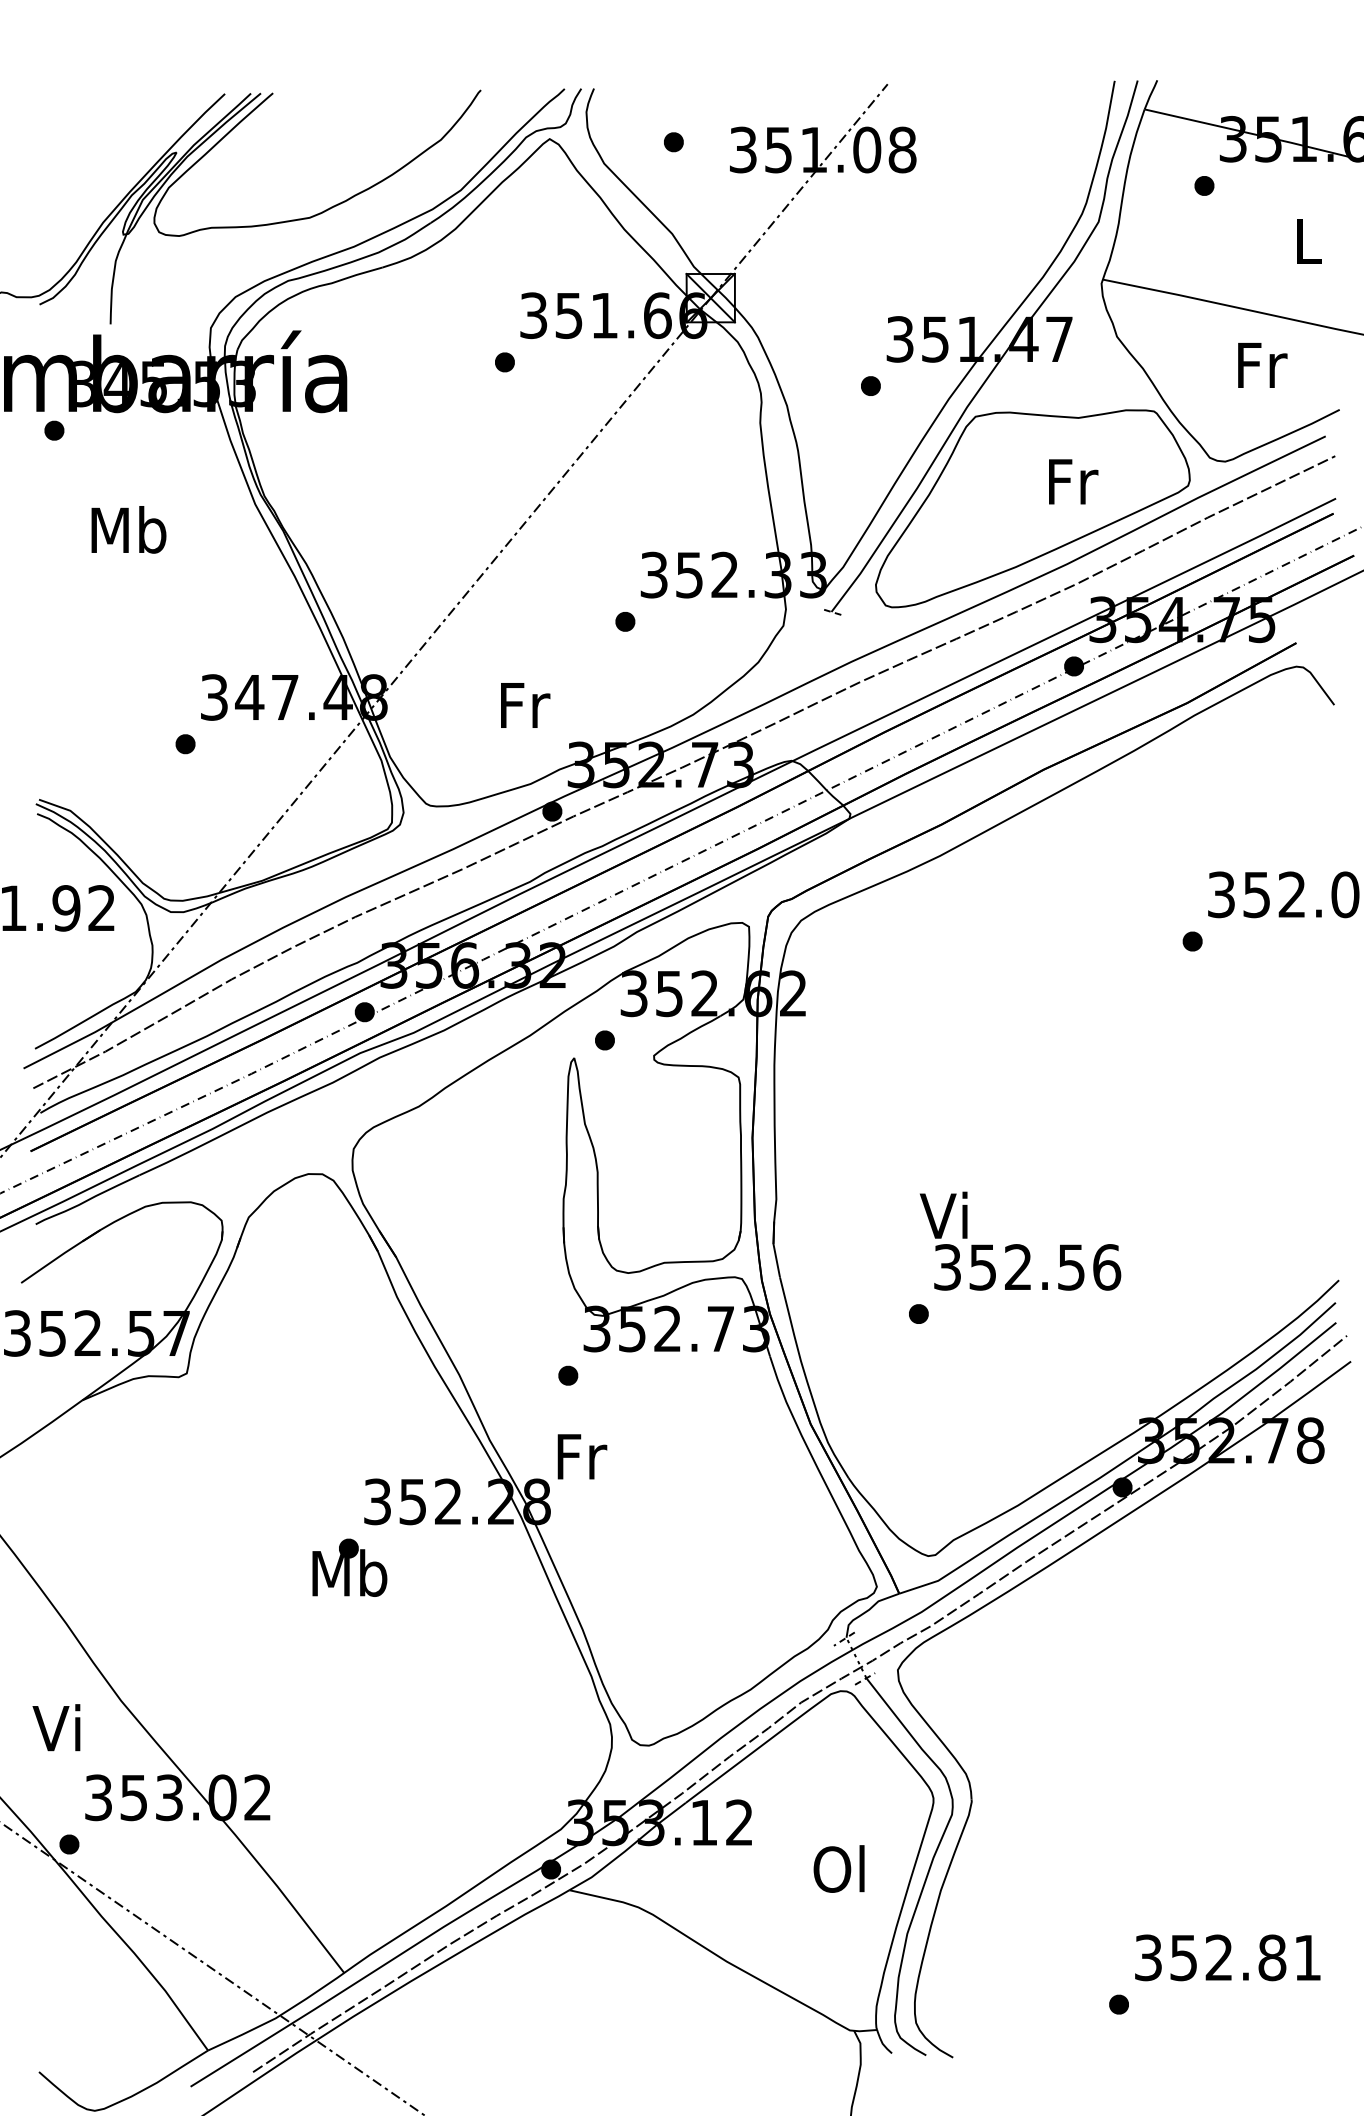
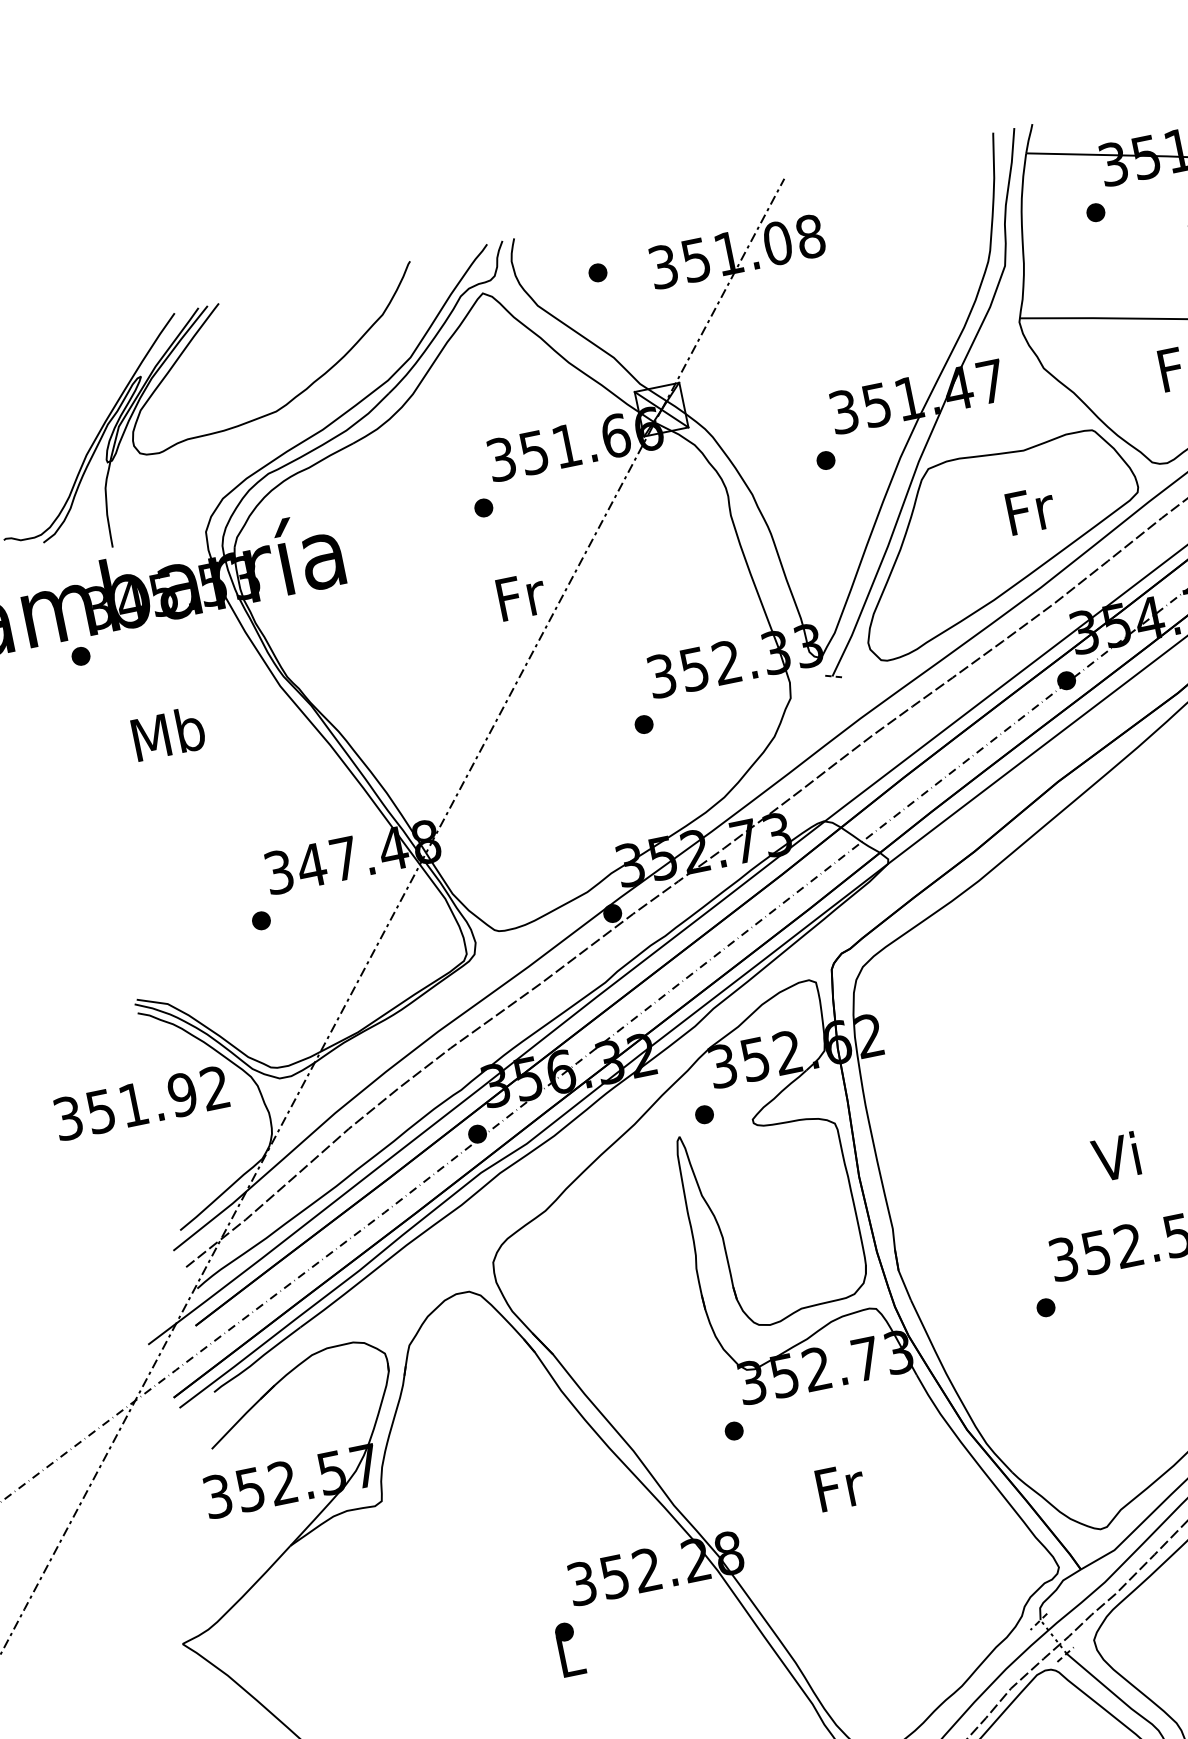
text: (525, 705) -> (521, 596), moved
text: (943, 1214) -> (1115, 1156), moved
text: (582, 1456) -> (841, 1486), moved
text: (349, 1572) -> (569, 1654), Mb -> L

